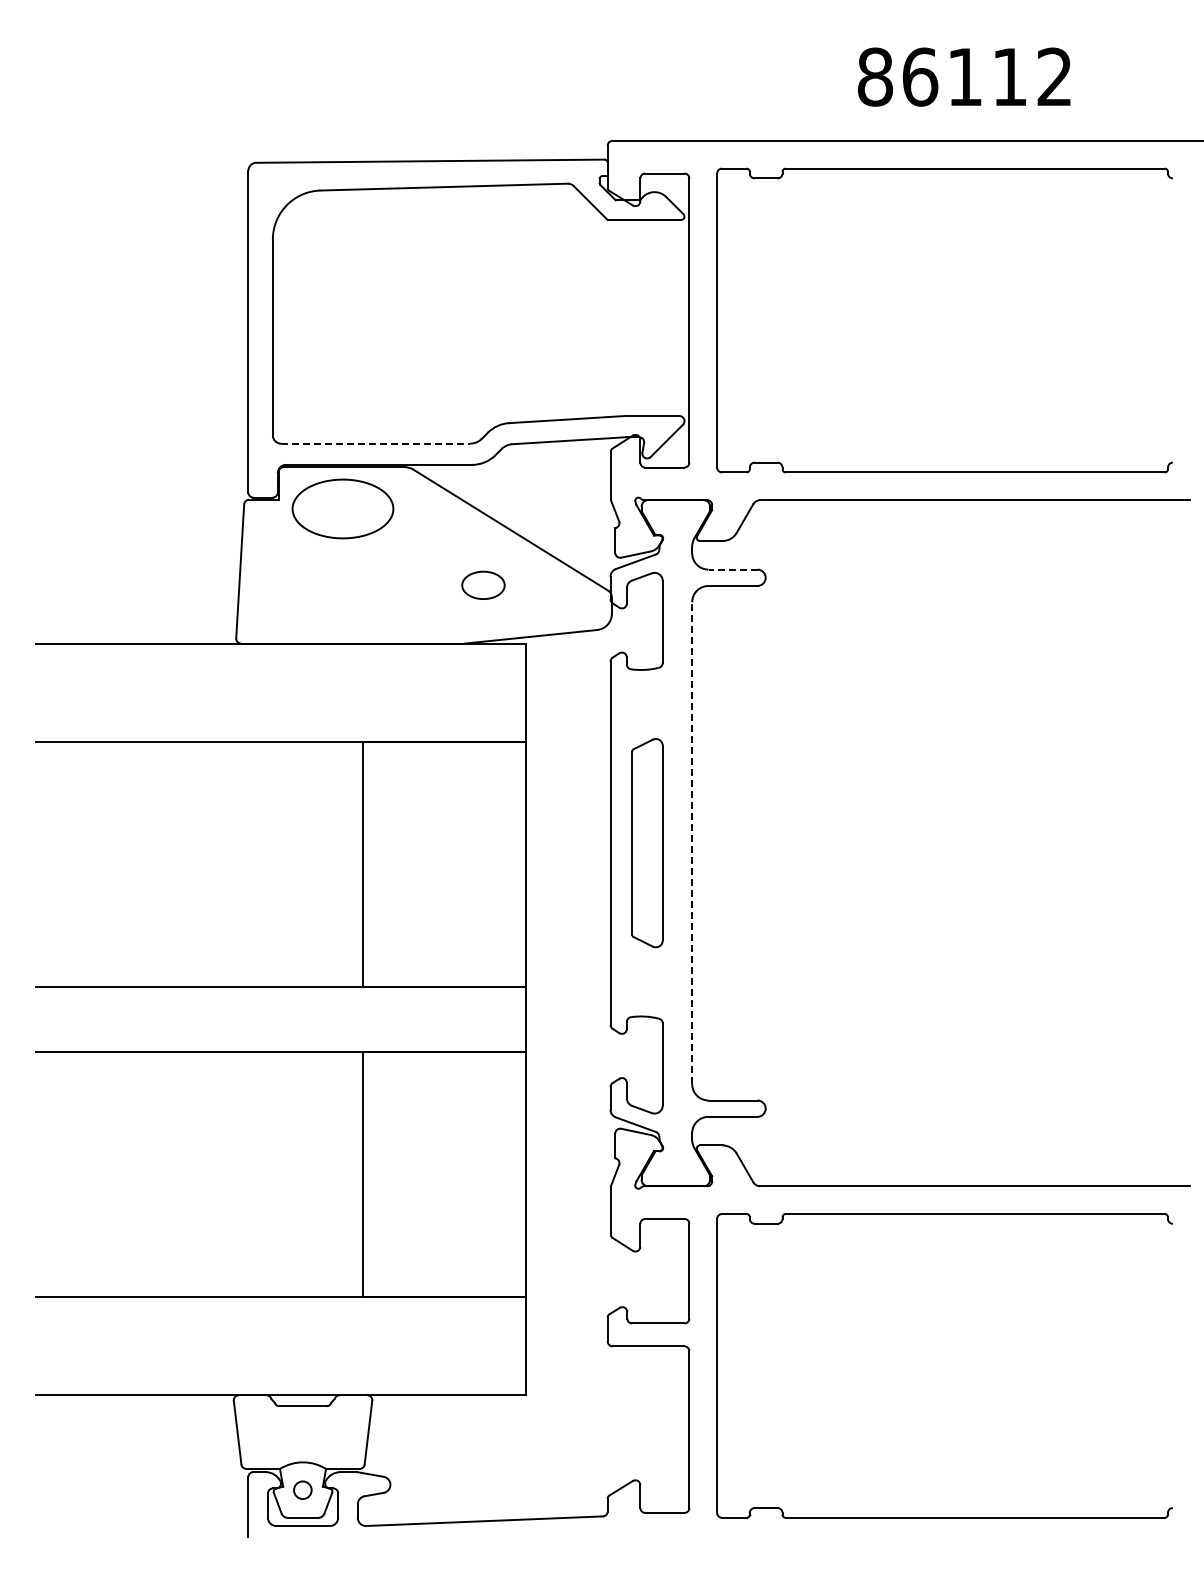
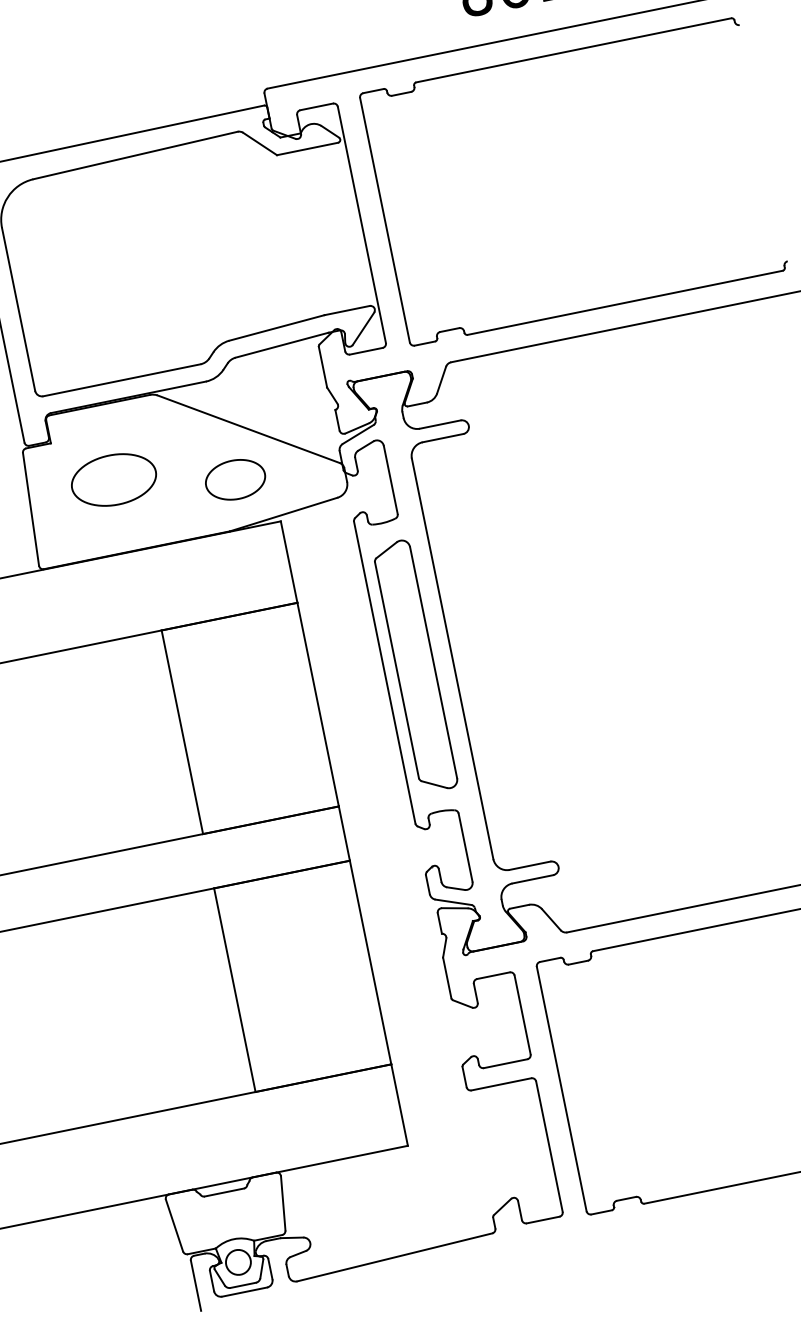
line: (375, 443) -> (121, 380), dashed -> solid
part: (342, 508) -> (113, 479), moved
line: (733, 569) -> (440, 424), dashed -> solid
part: (483, 585) -> (235, 479), size x1.67
part: (647, 842) -> (415, 665), size x1.43
line: (692, 843) -> (452, 659), dashed -> solid
circle: (302, 1489) -> (238, 1261), size x1.67

